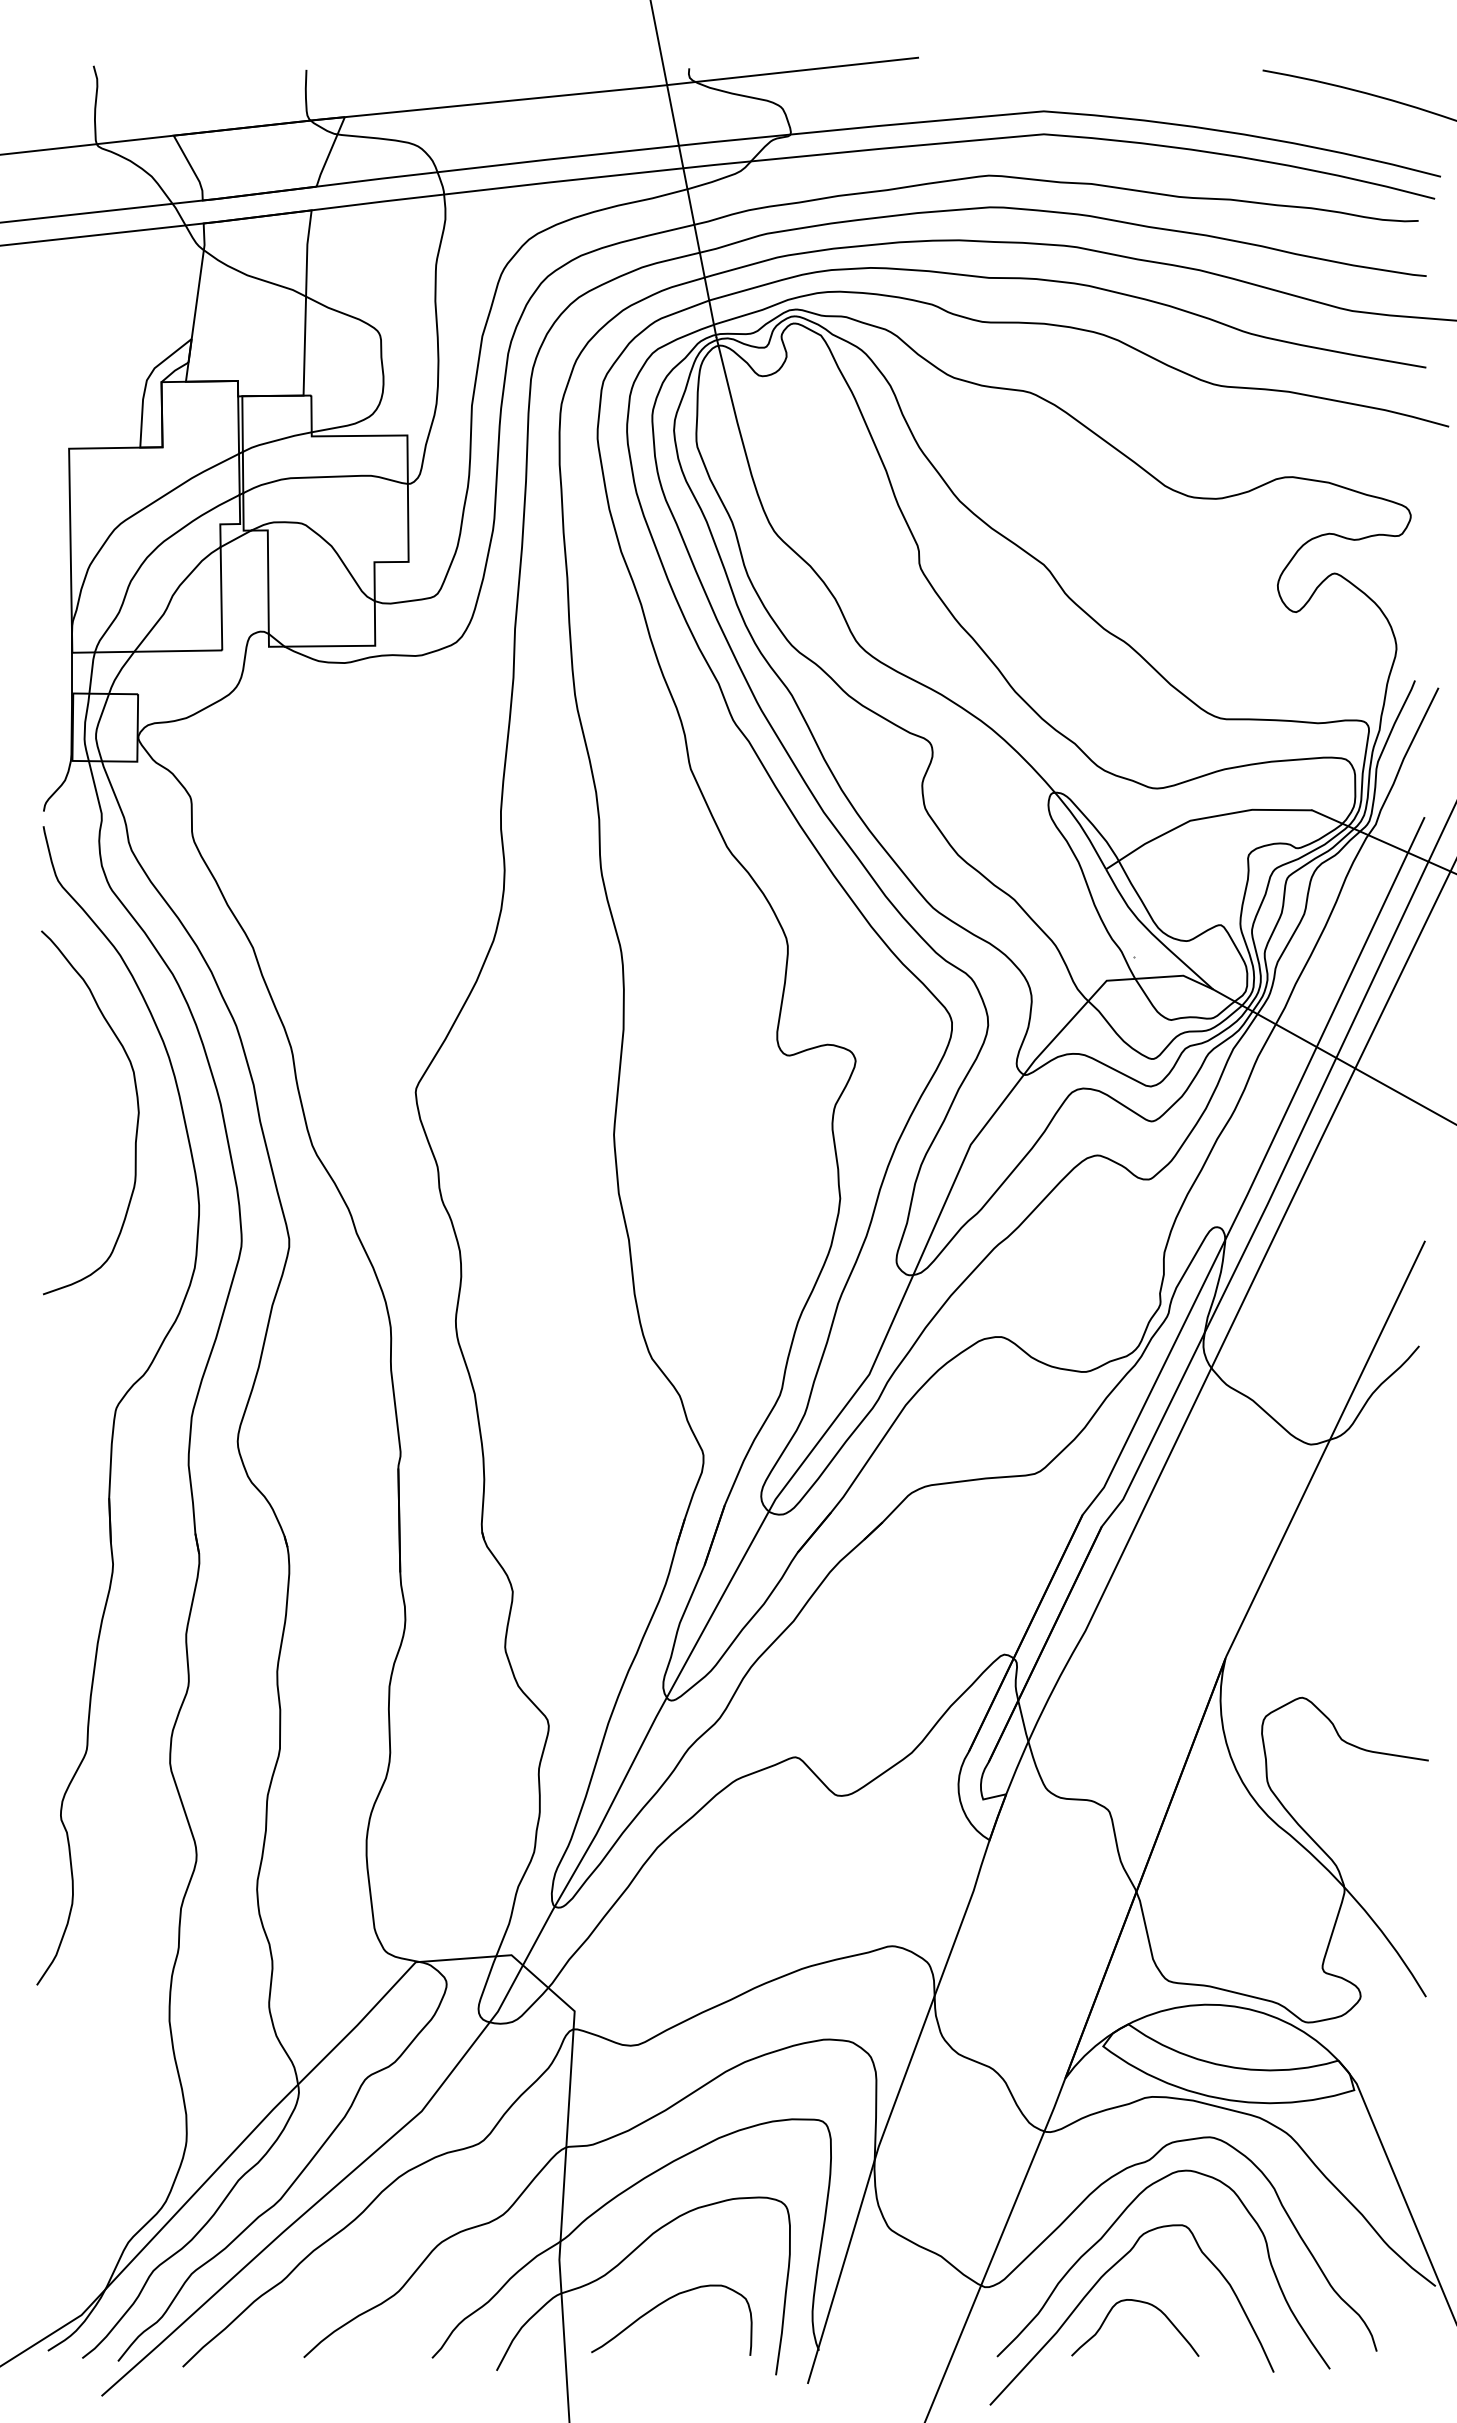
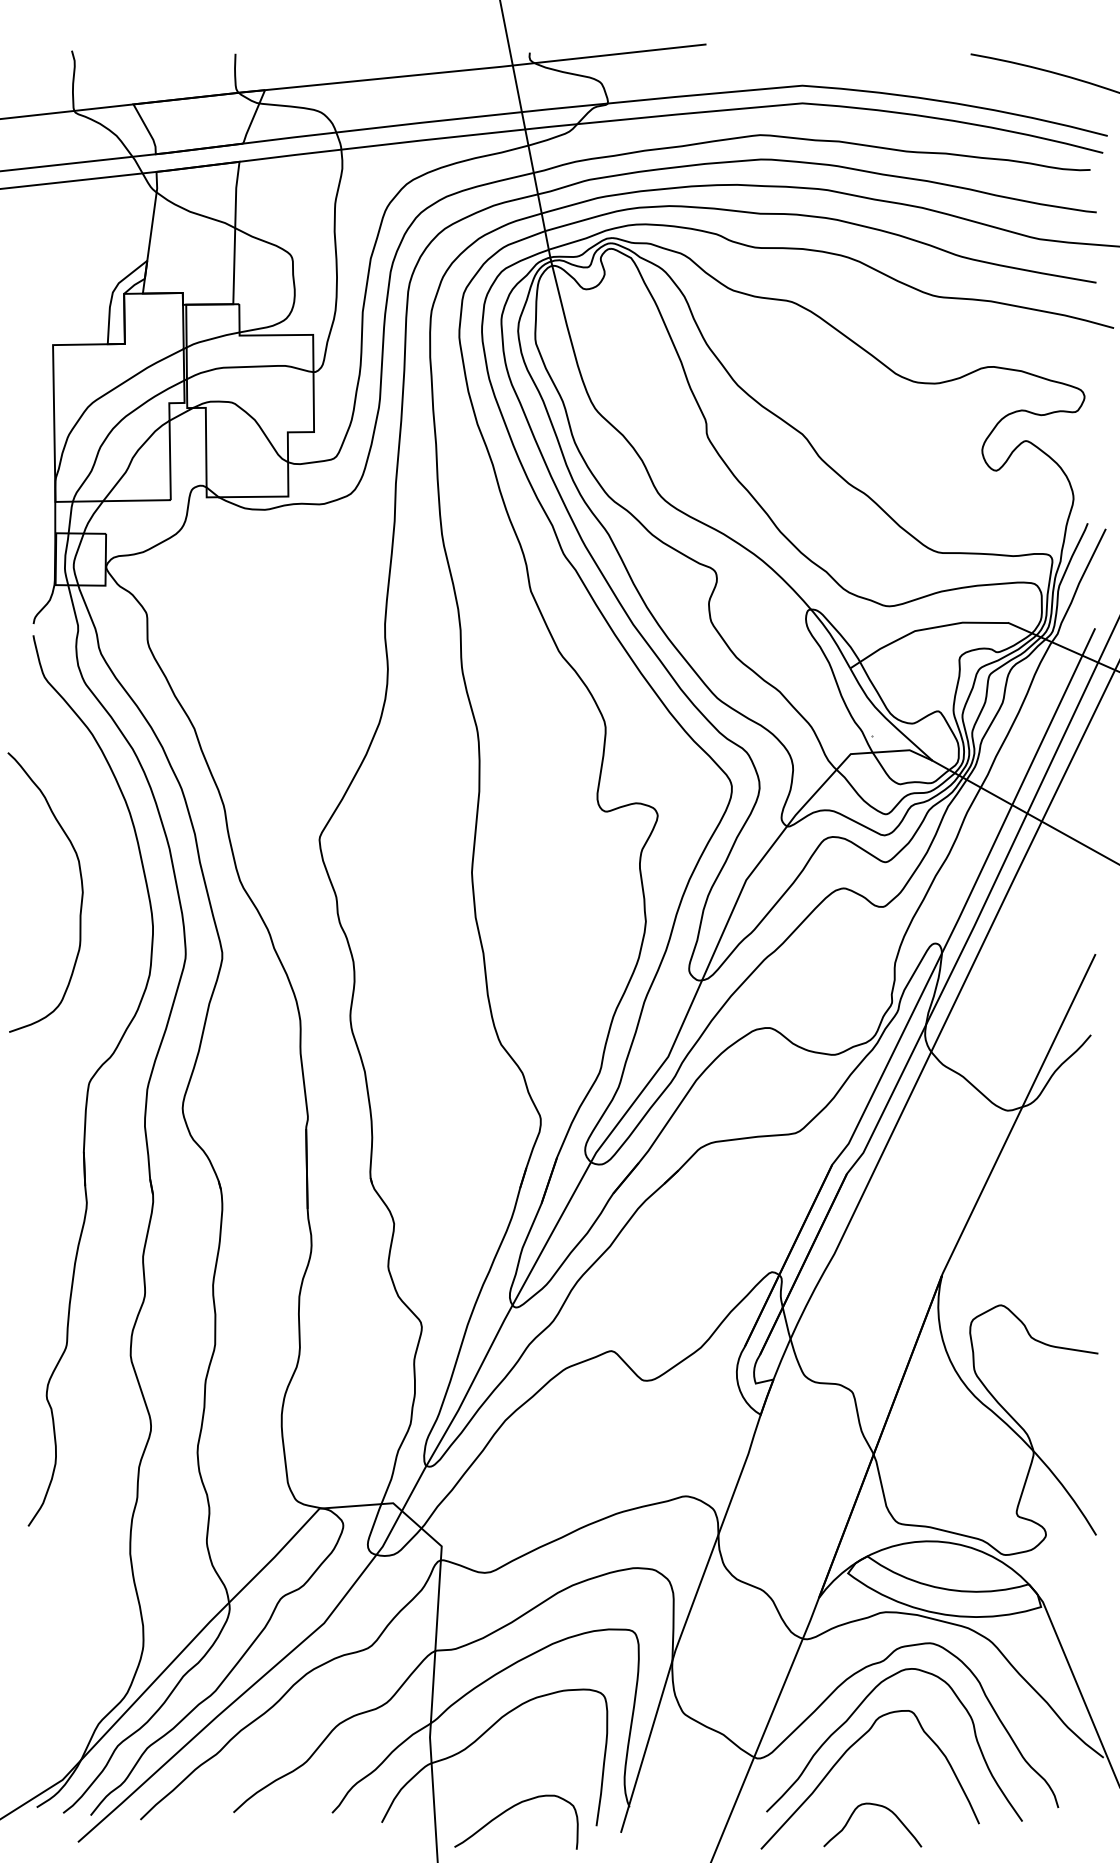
curve: (137, 1112) -> (81, 892), moved
curve: (663, 2303) -> (510, 1809), moved
curve: (1143, 2303) -> (879, 1806), moved

